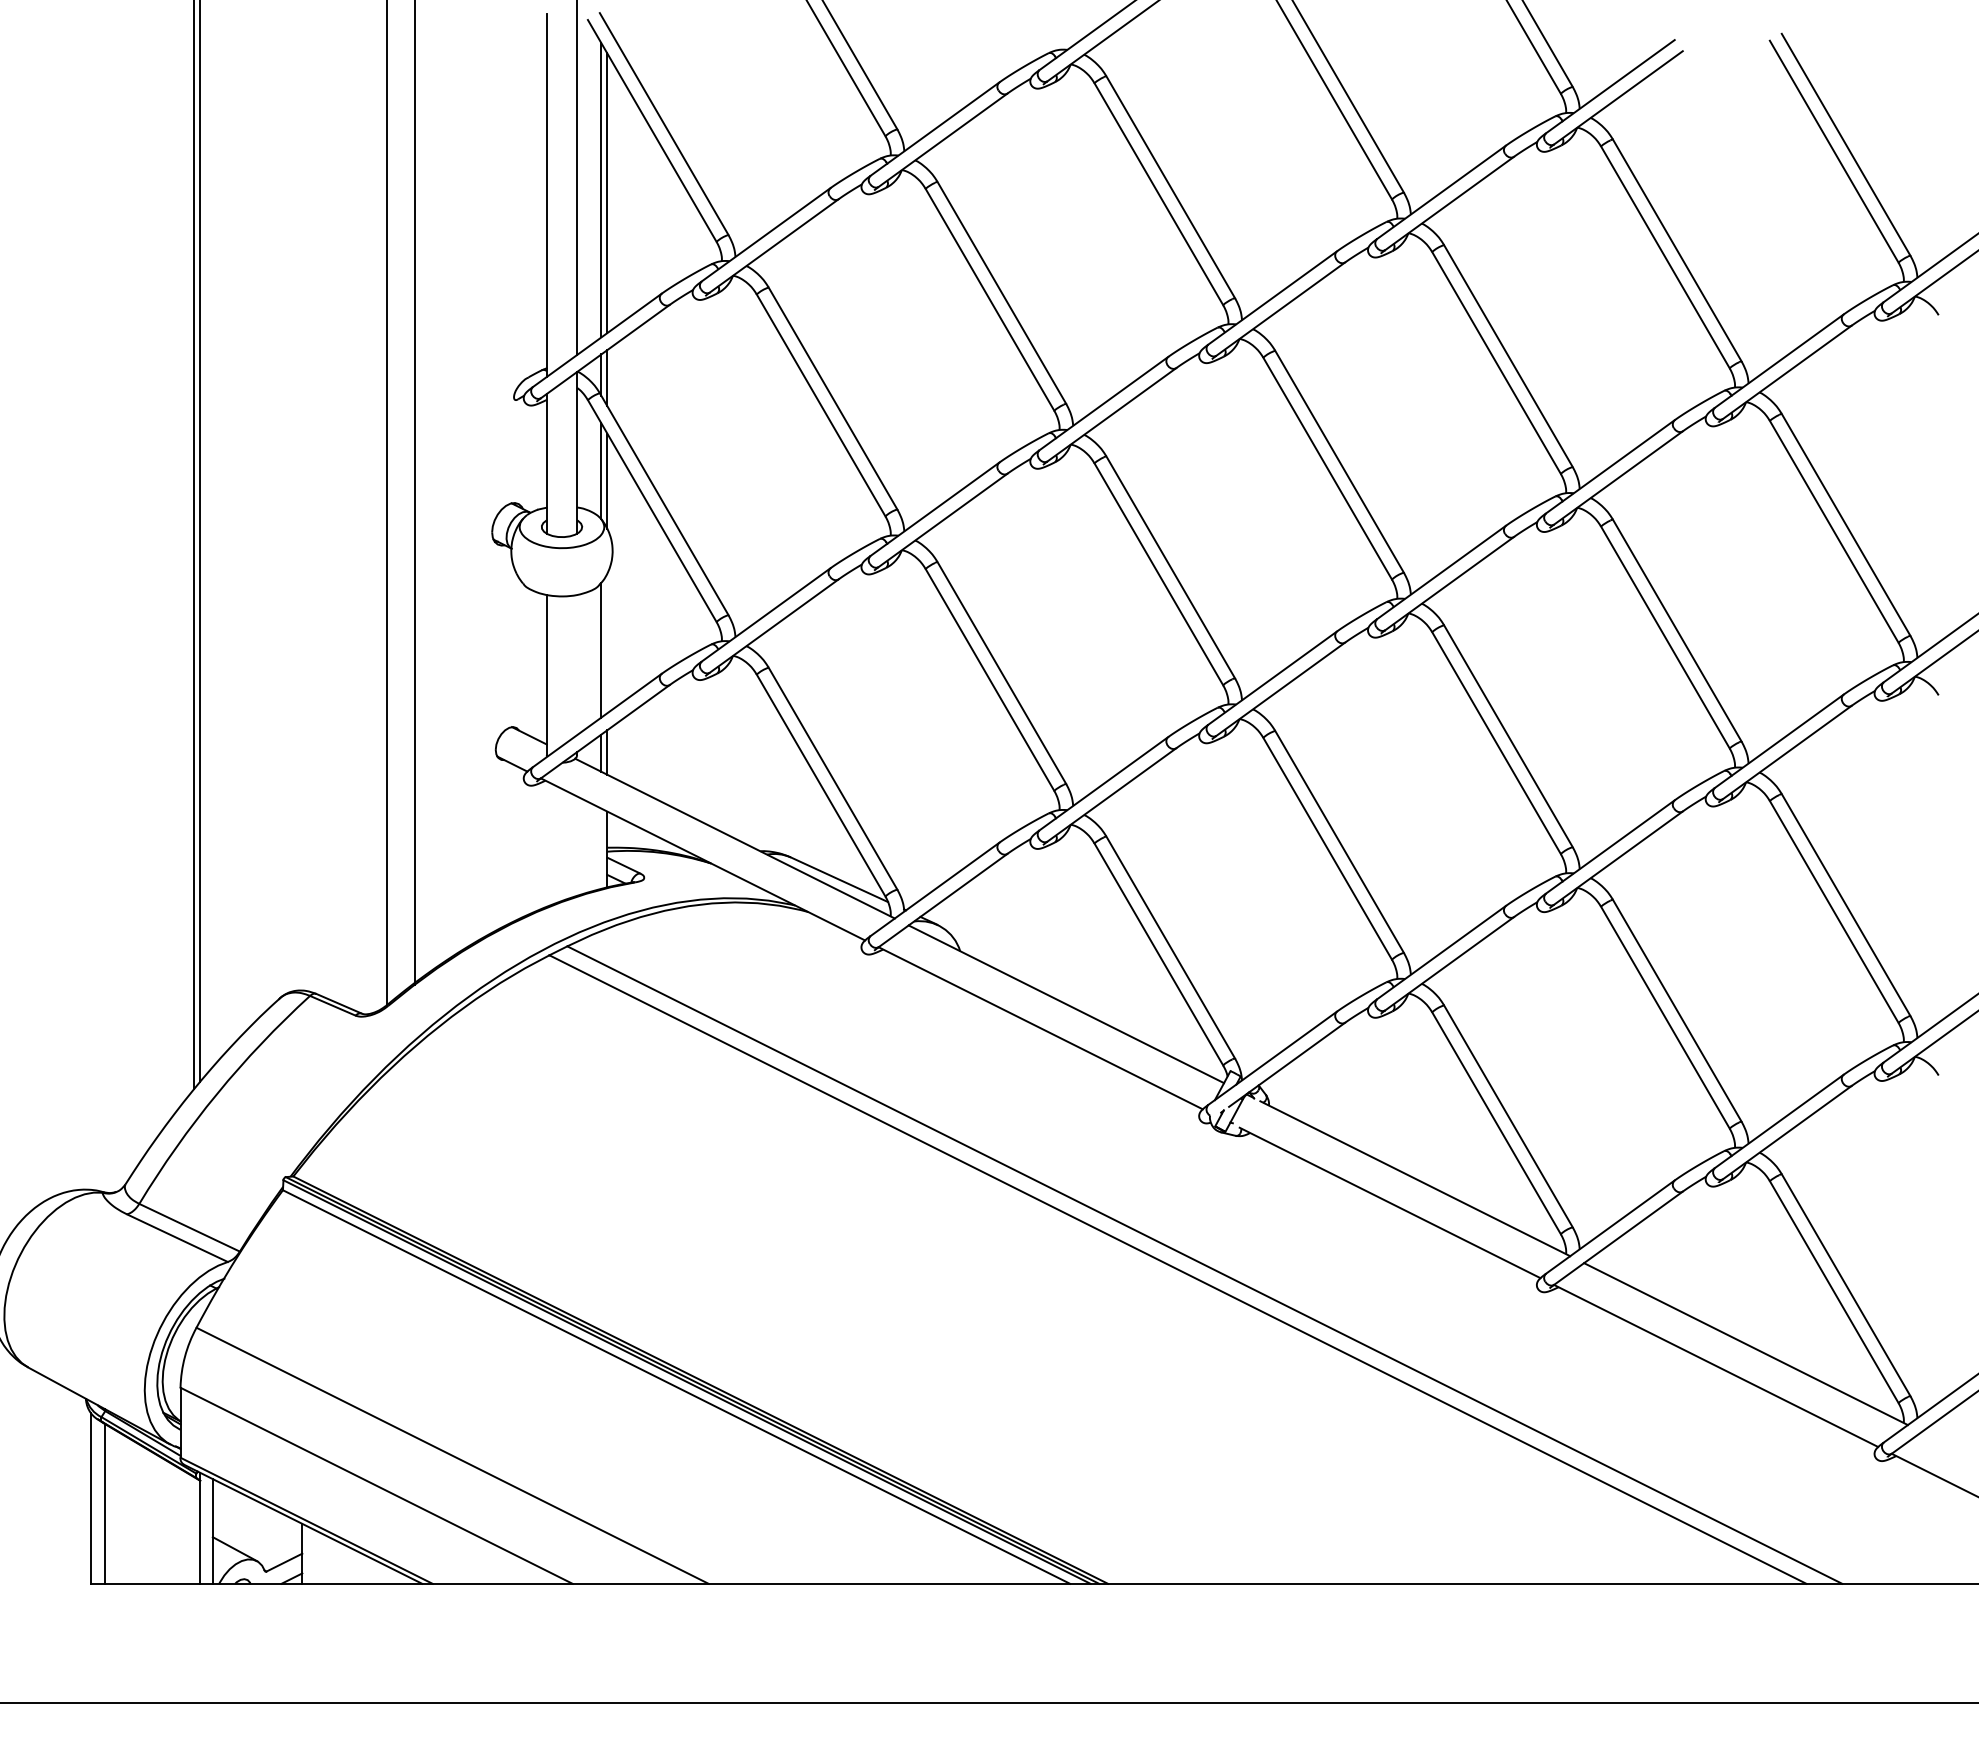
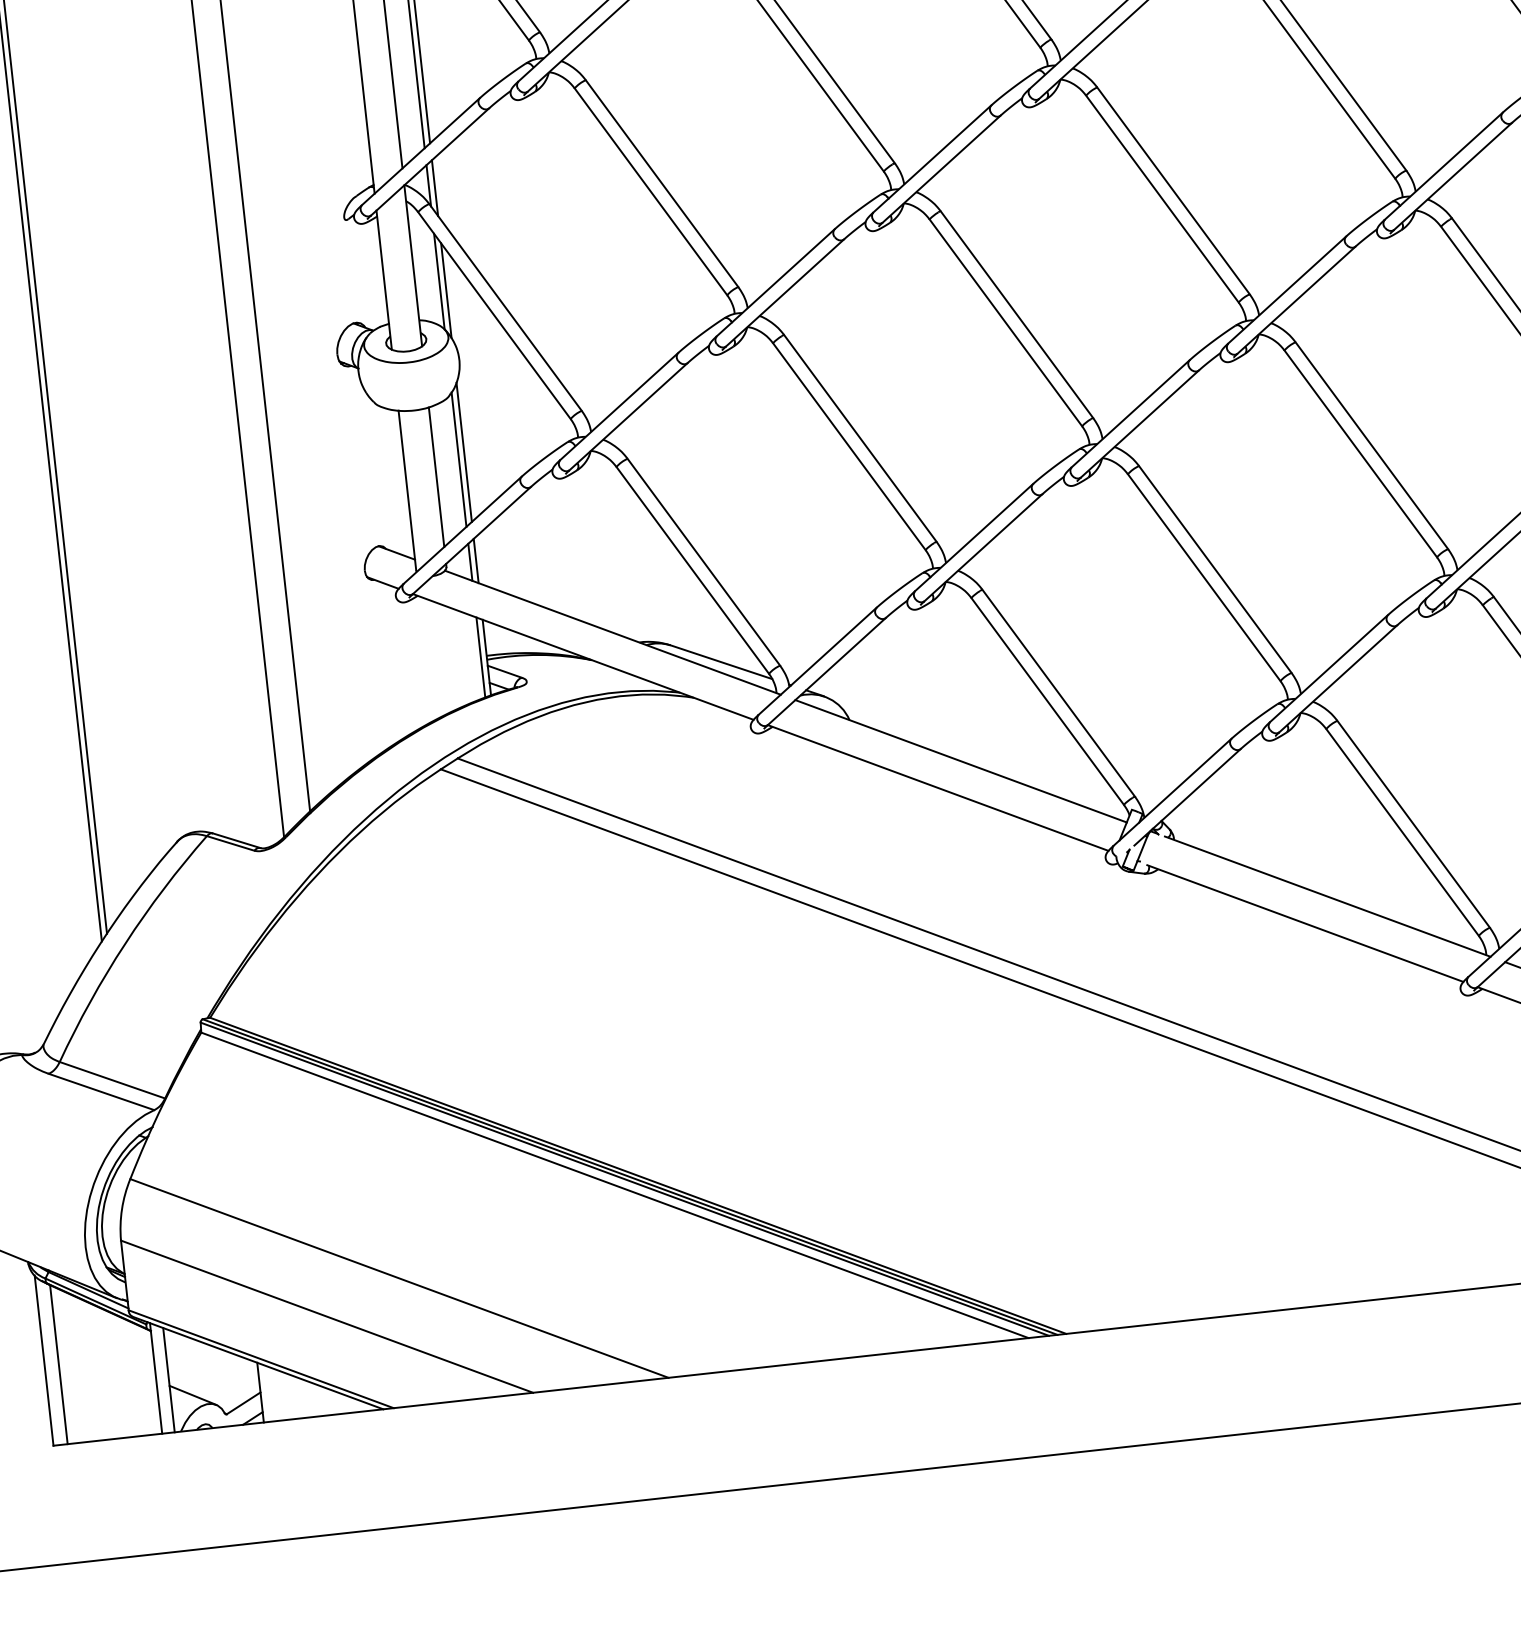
line: (607, 643) -> (464, 452), added
line: (577, 665) -> (436, 477), added
line: (601, 848) -> (480, 657), added

